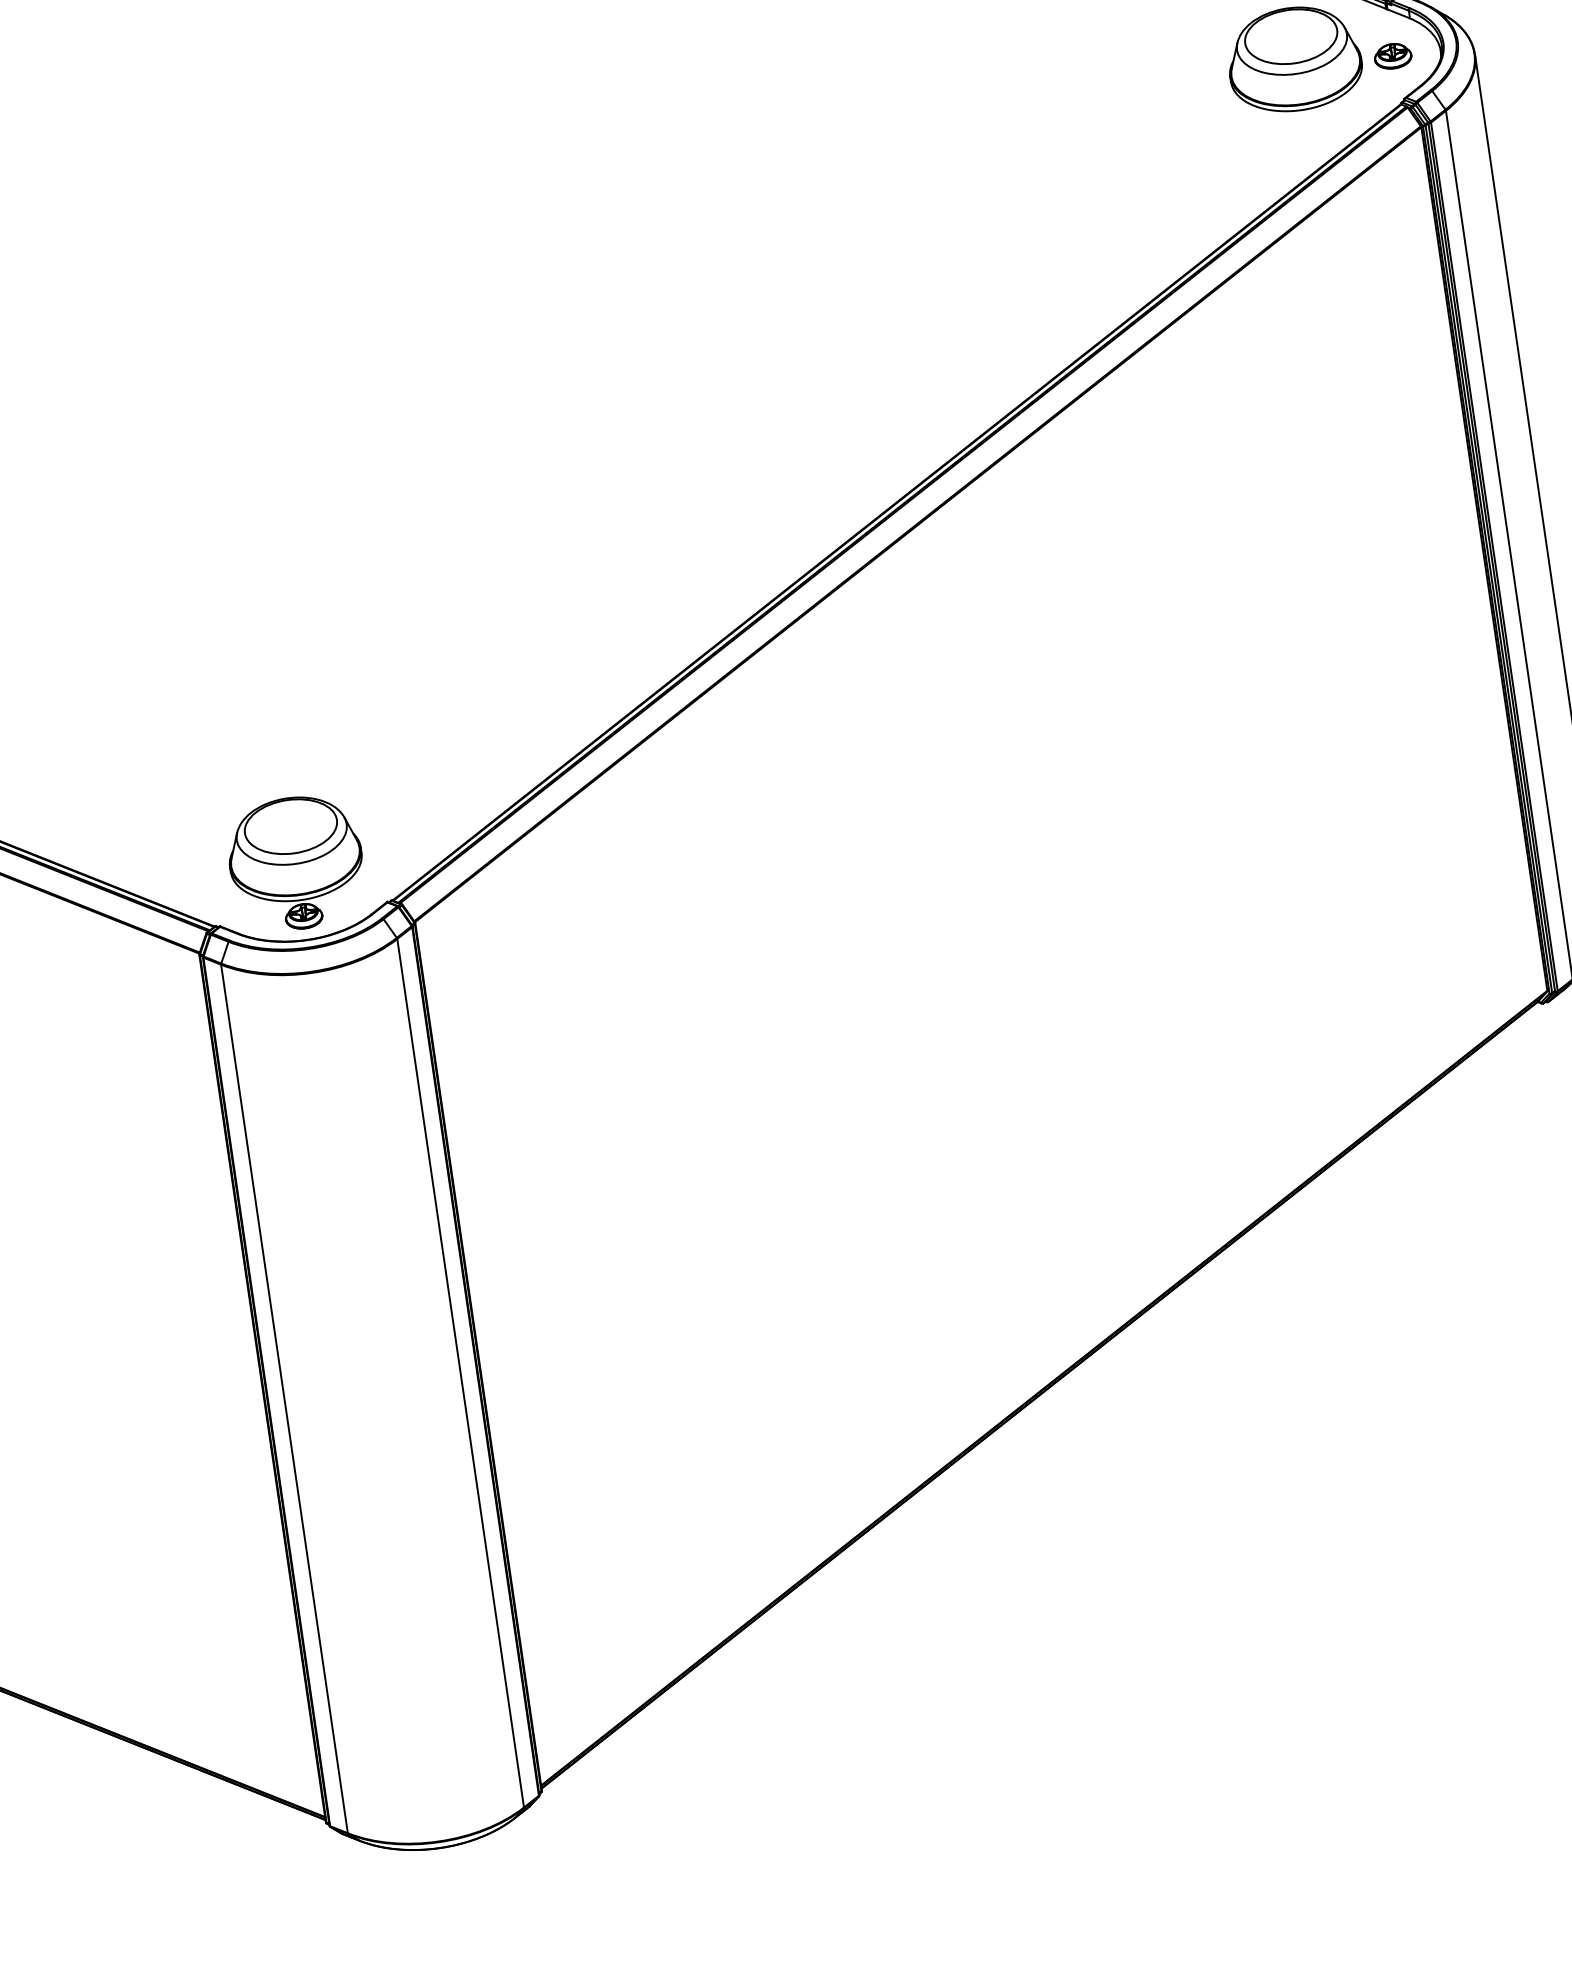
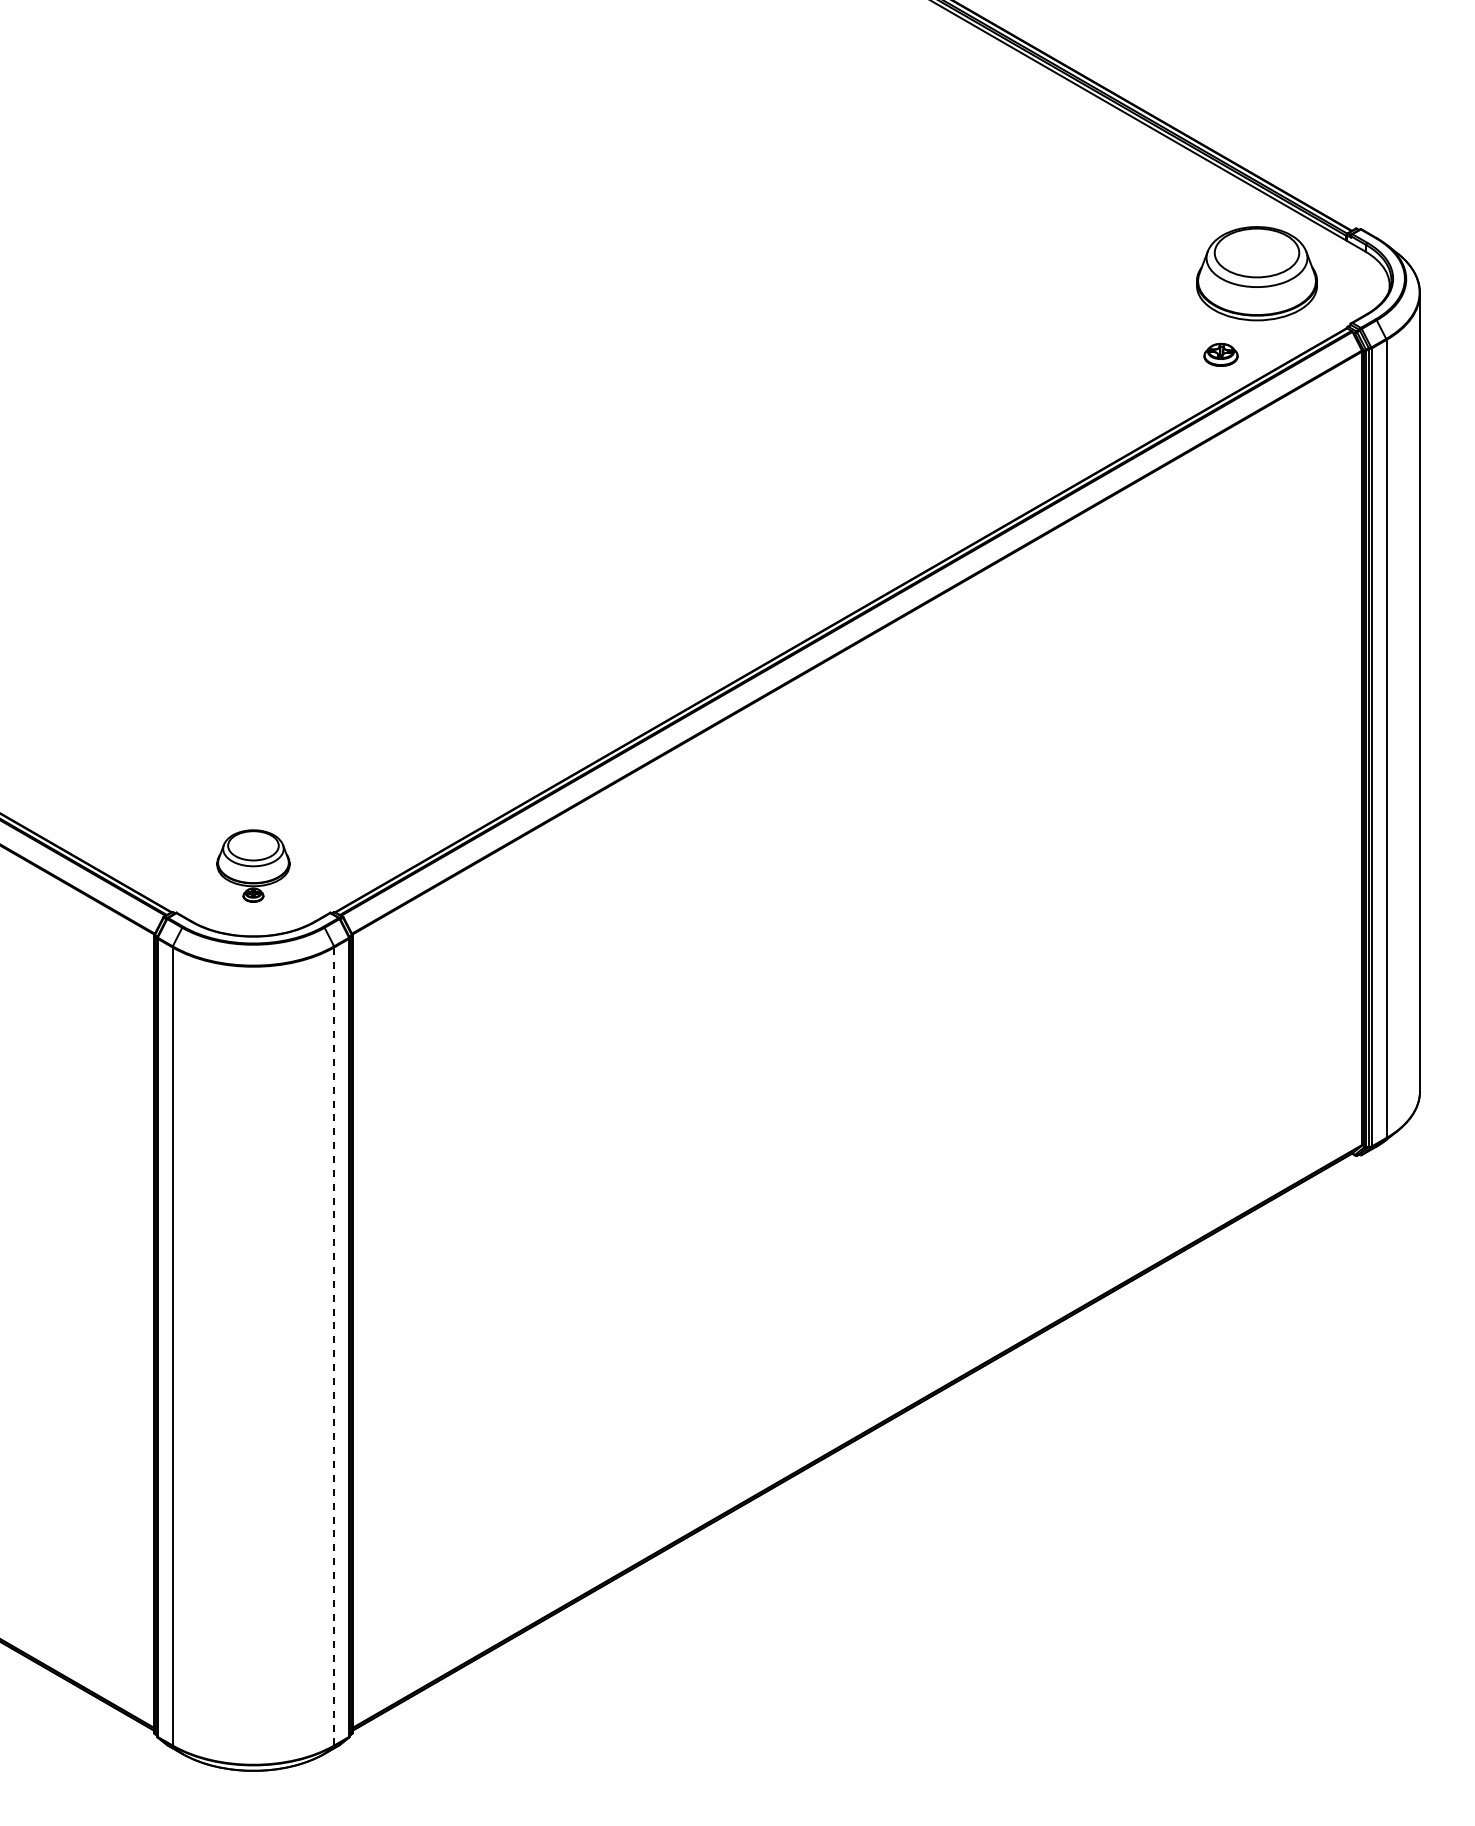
part: (1392, 55) -> (1220, 354), moved
part: (296, 862) -> (253, 865), size x0.6
line: (460, 1372) -> (334, 1345), solid -> dashed

